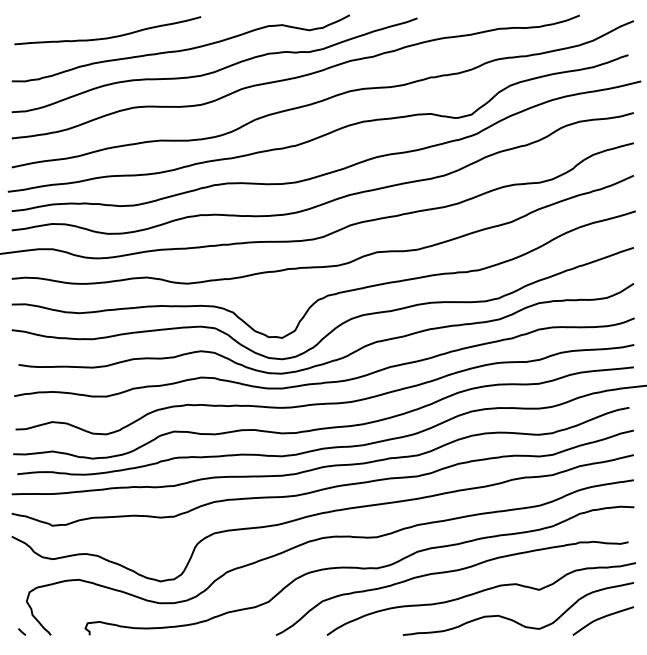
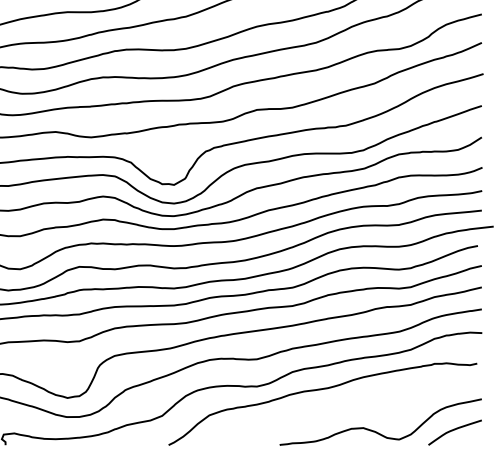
curve: (478, 593) -> (345, 408), removed

